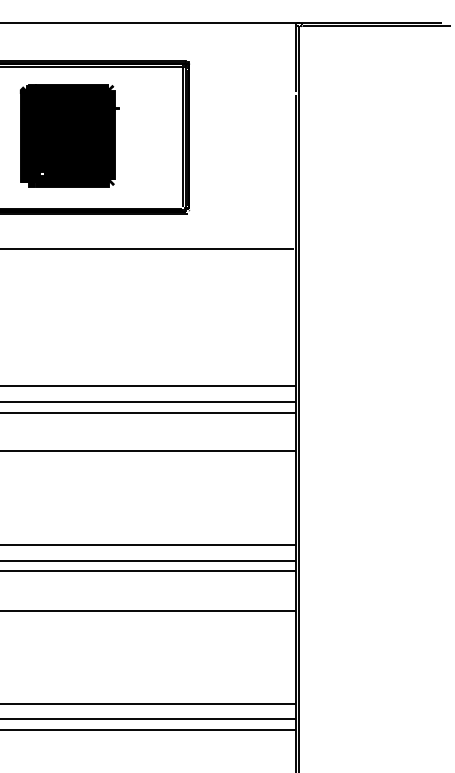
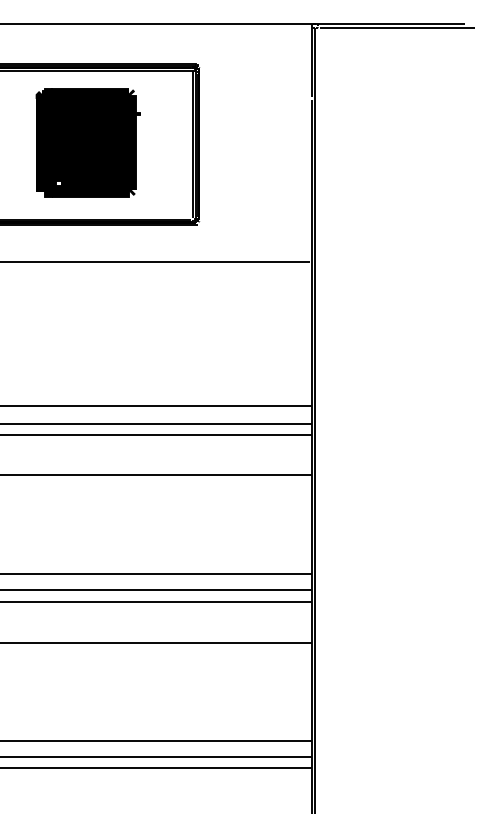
part: (69, 135) -> (87, 142), moved

